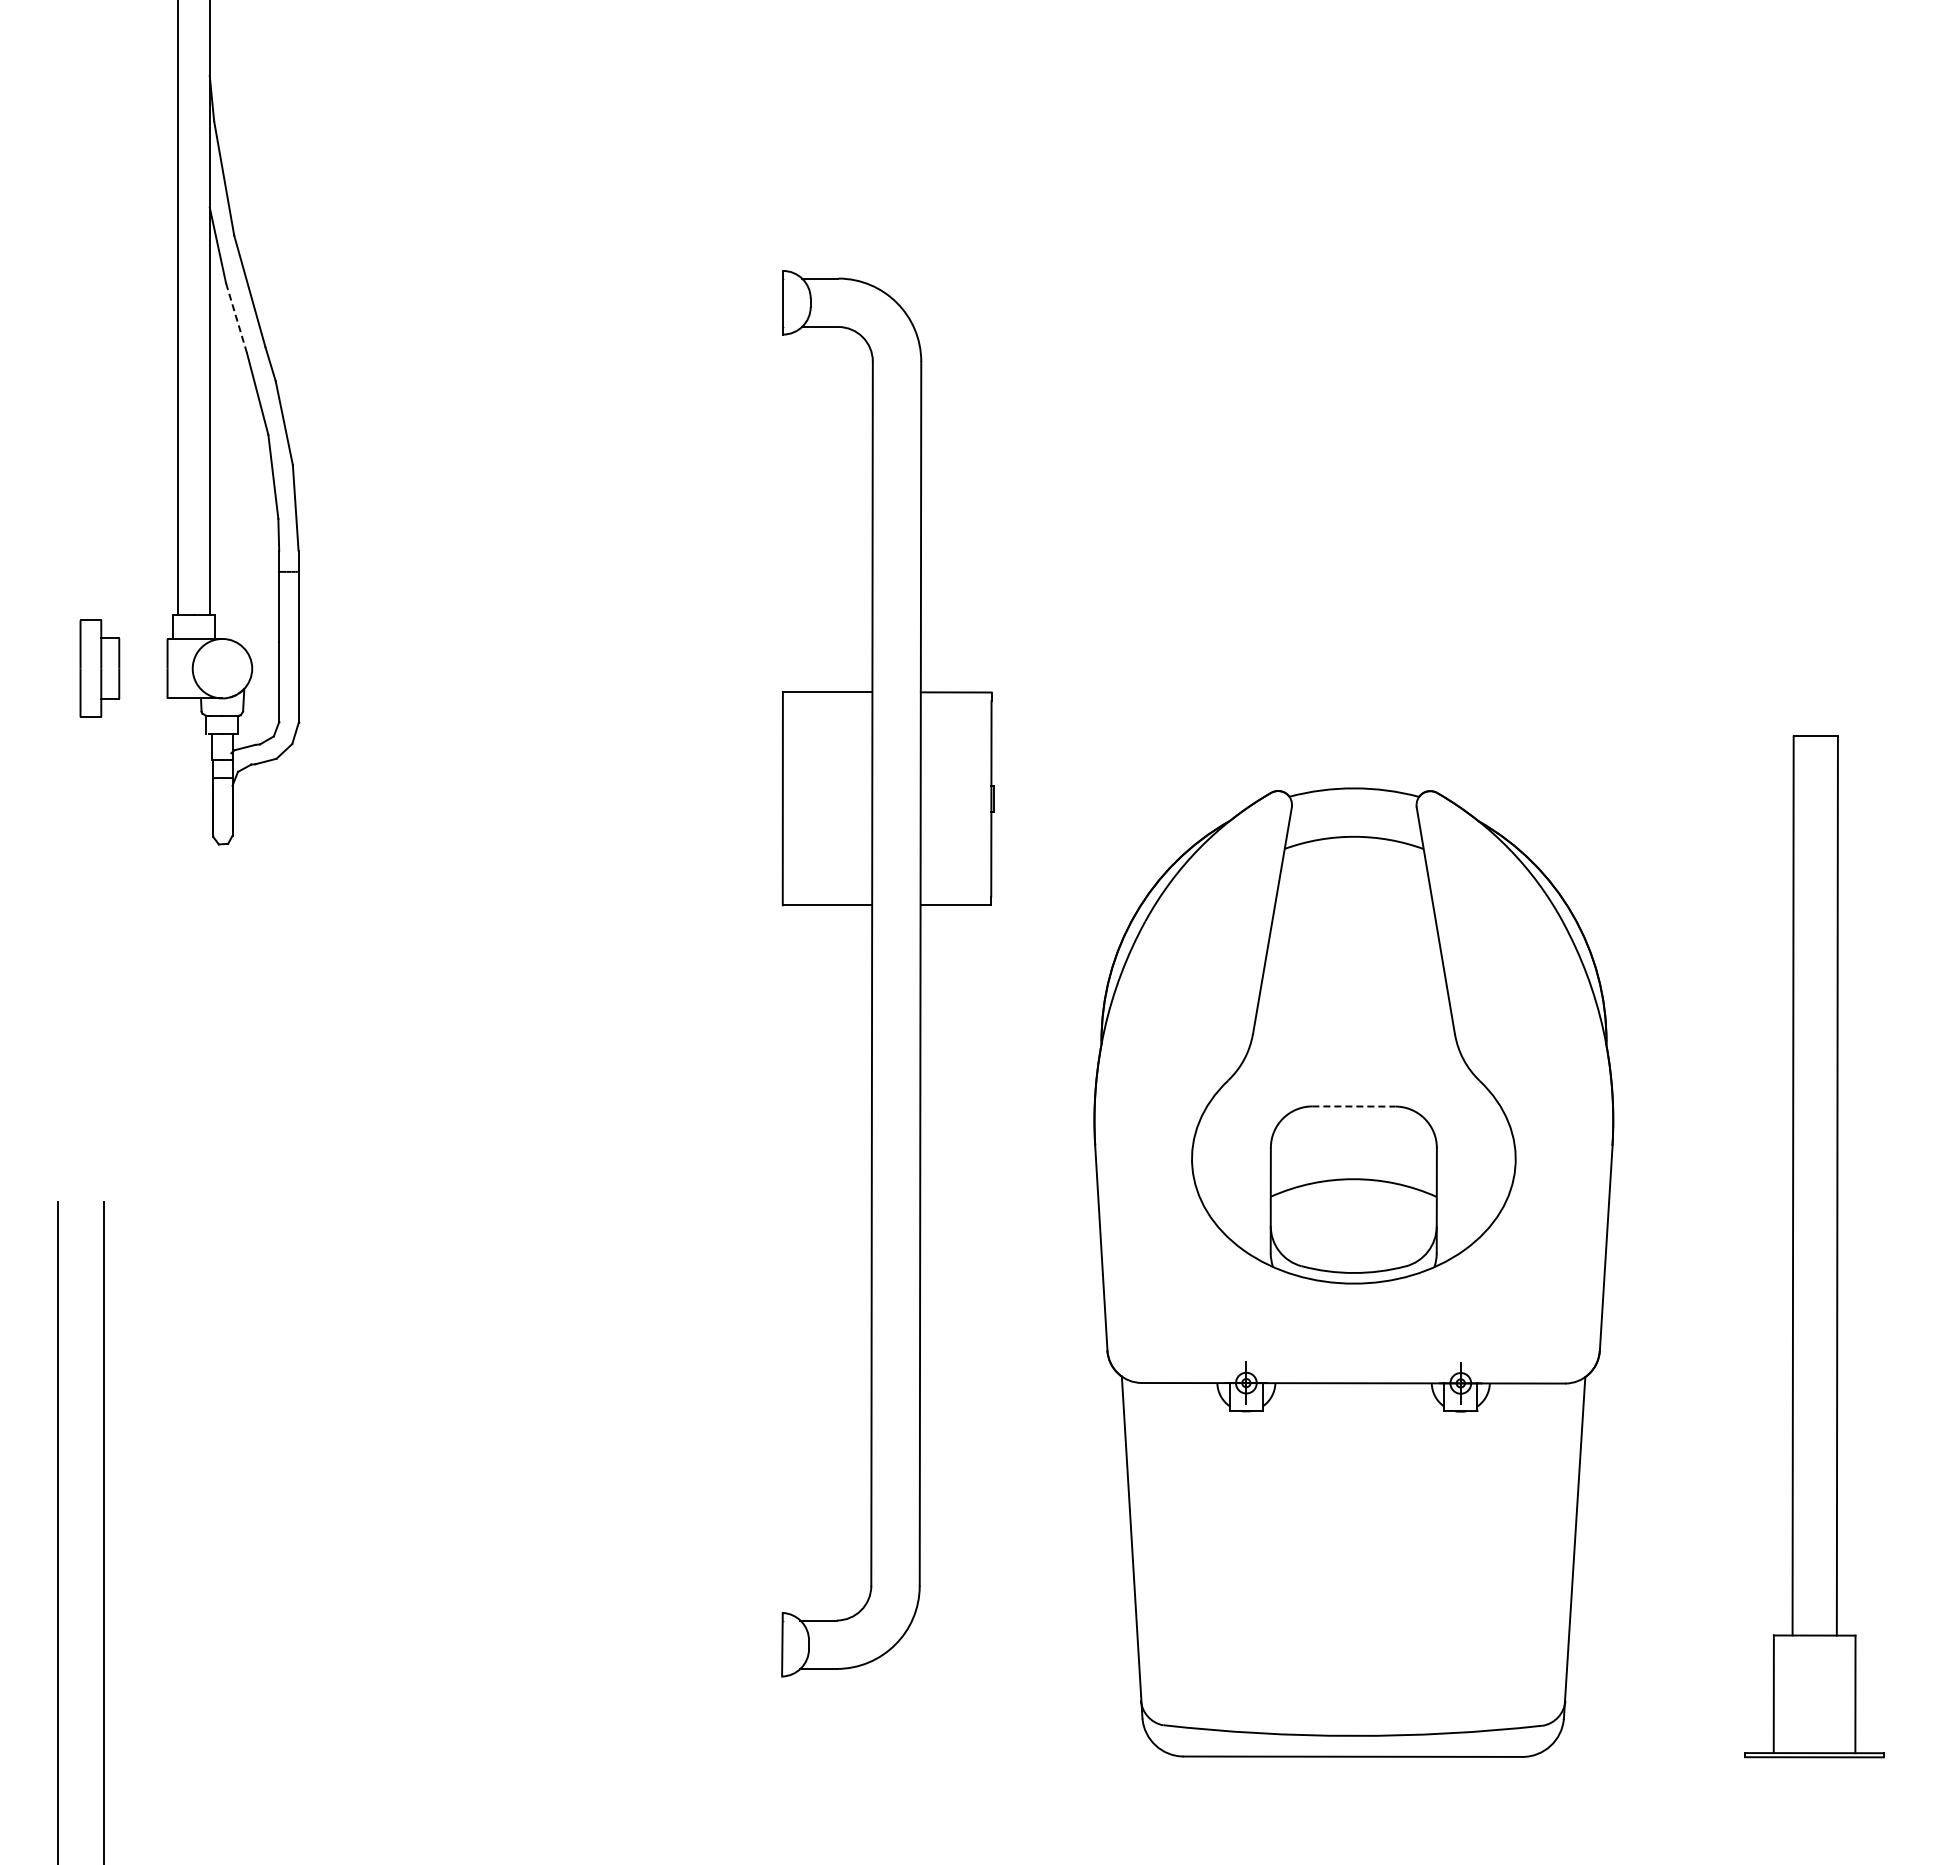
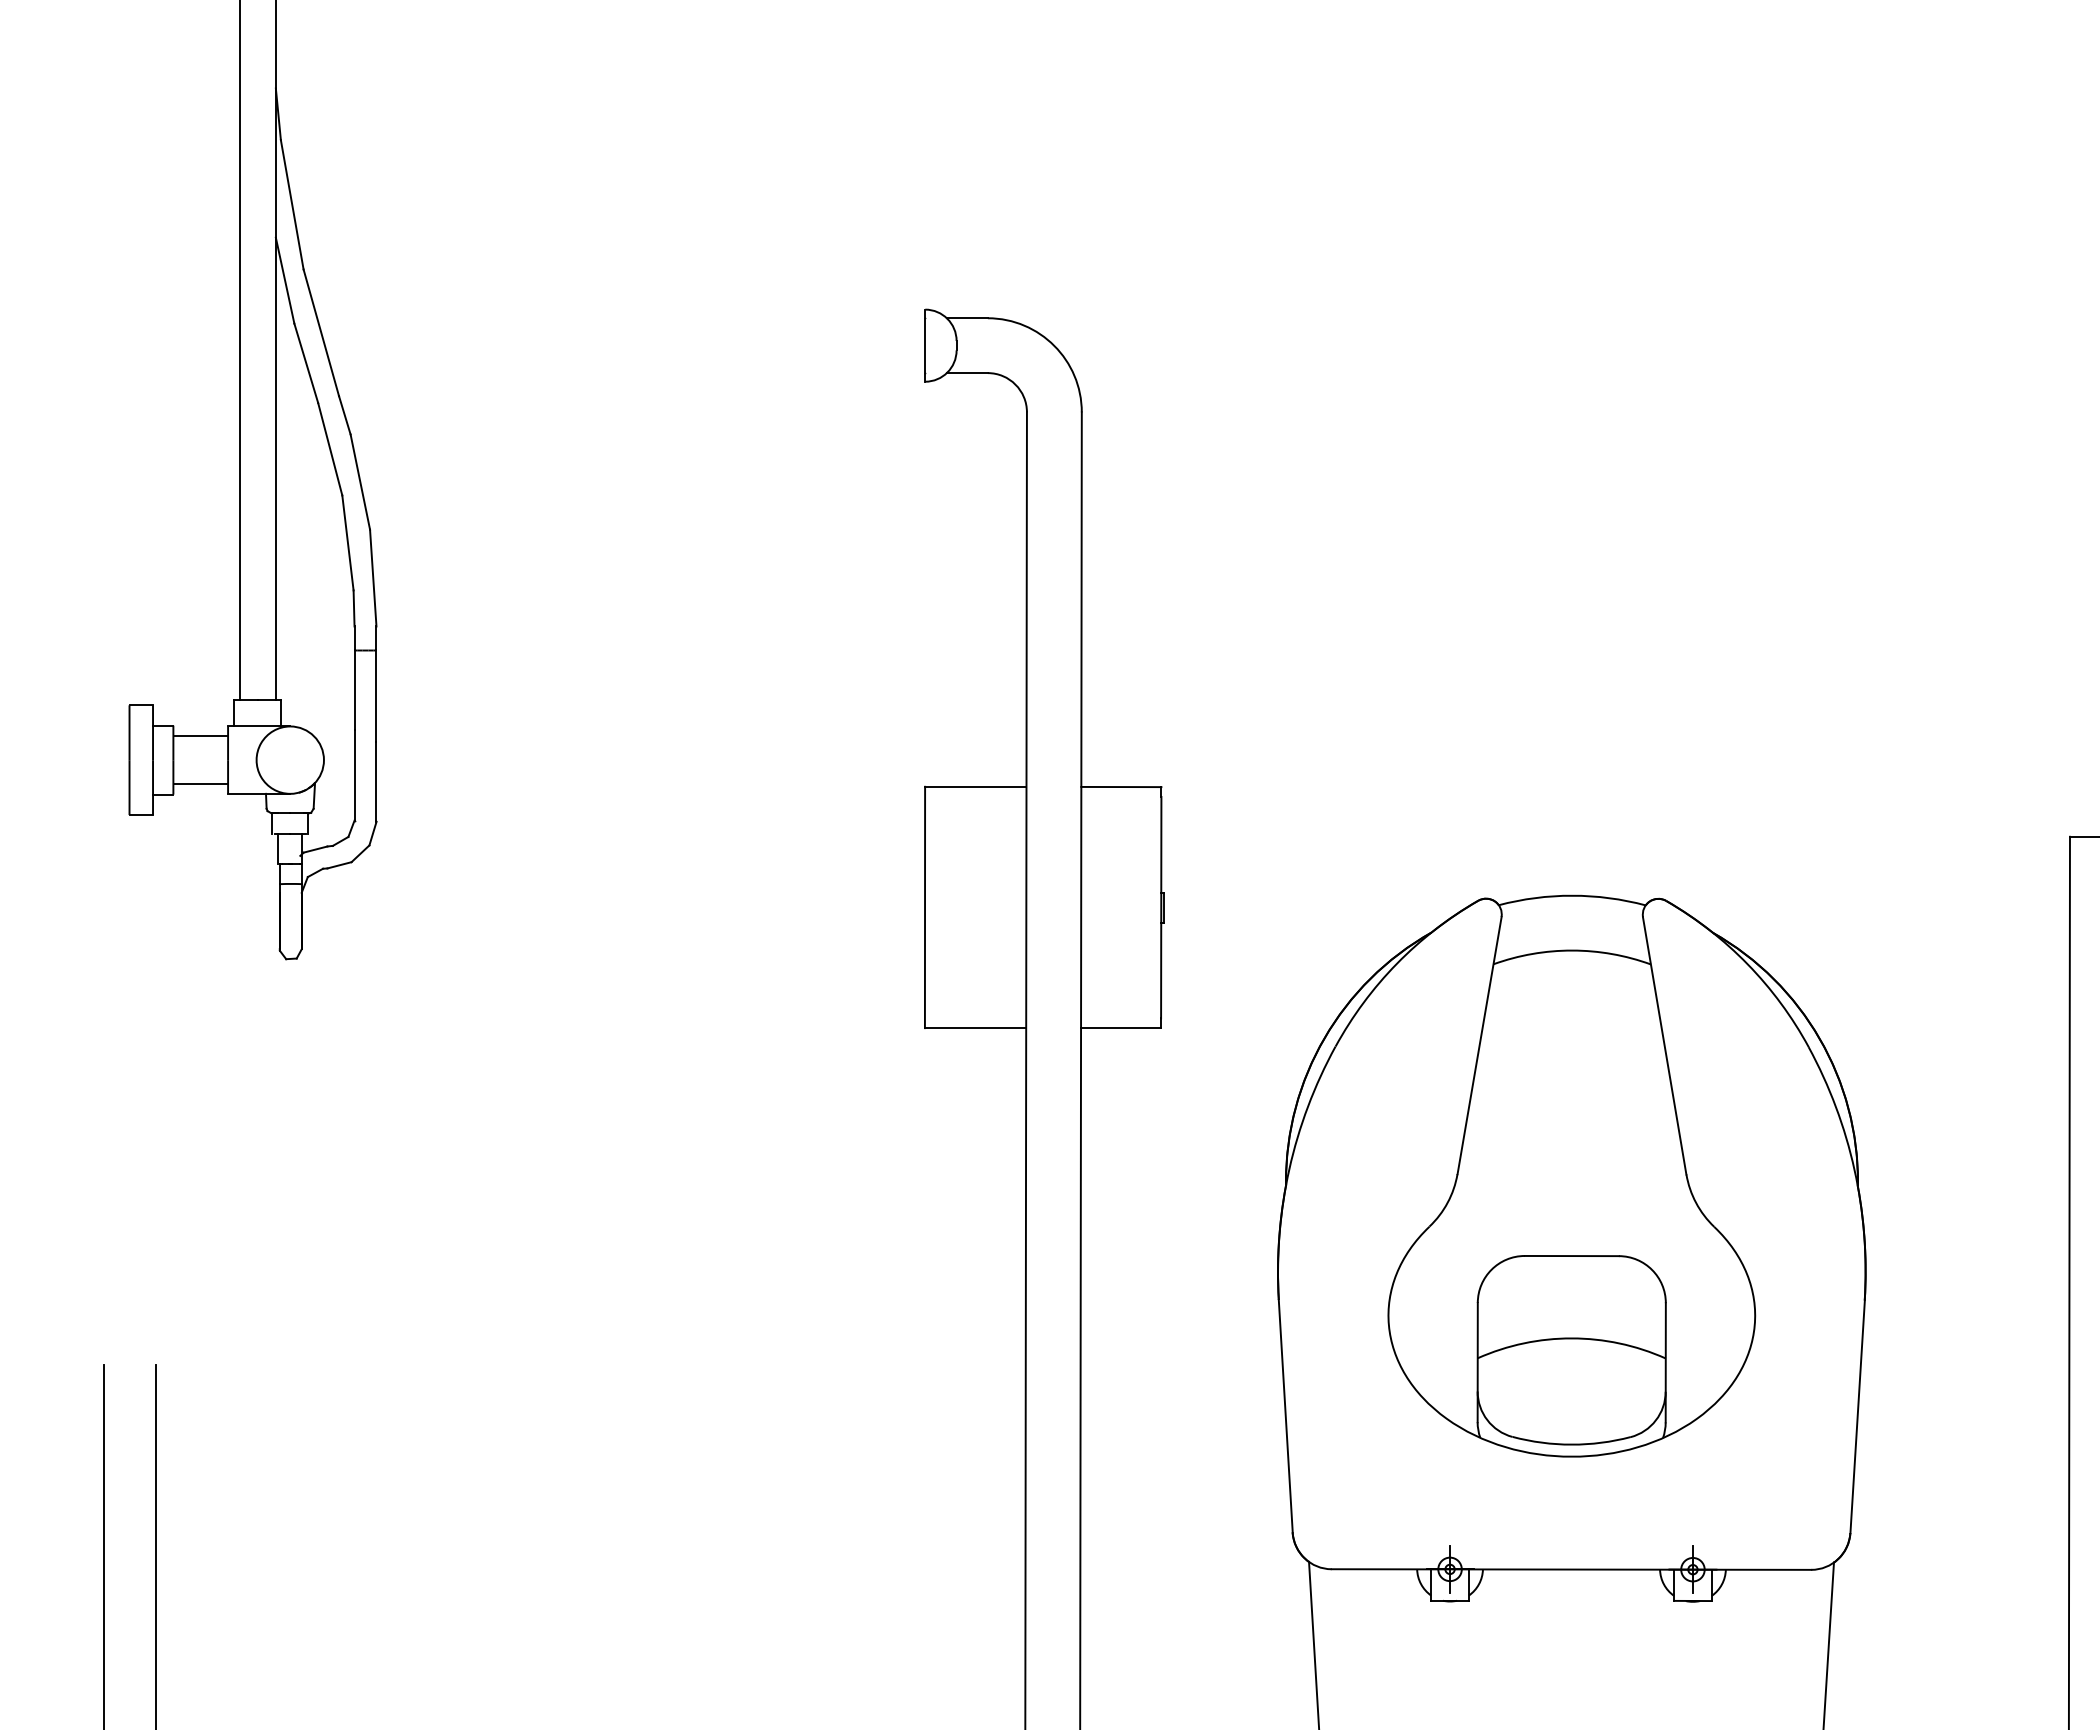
line: (236, 318) -> (306, 363), dashed -> solid
line: (143, 647) -> (200, 736), added
line: (143, 690) -> (200, 784), added
line: (1353, 1106) -> (1571, 1256), dashed -> solid

